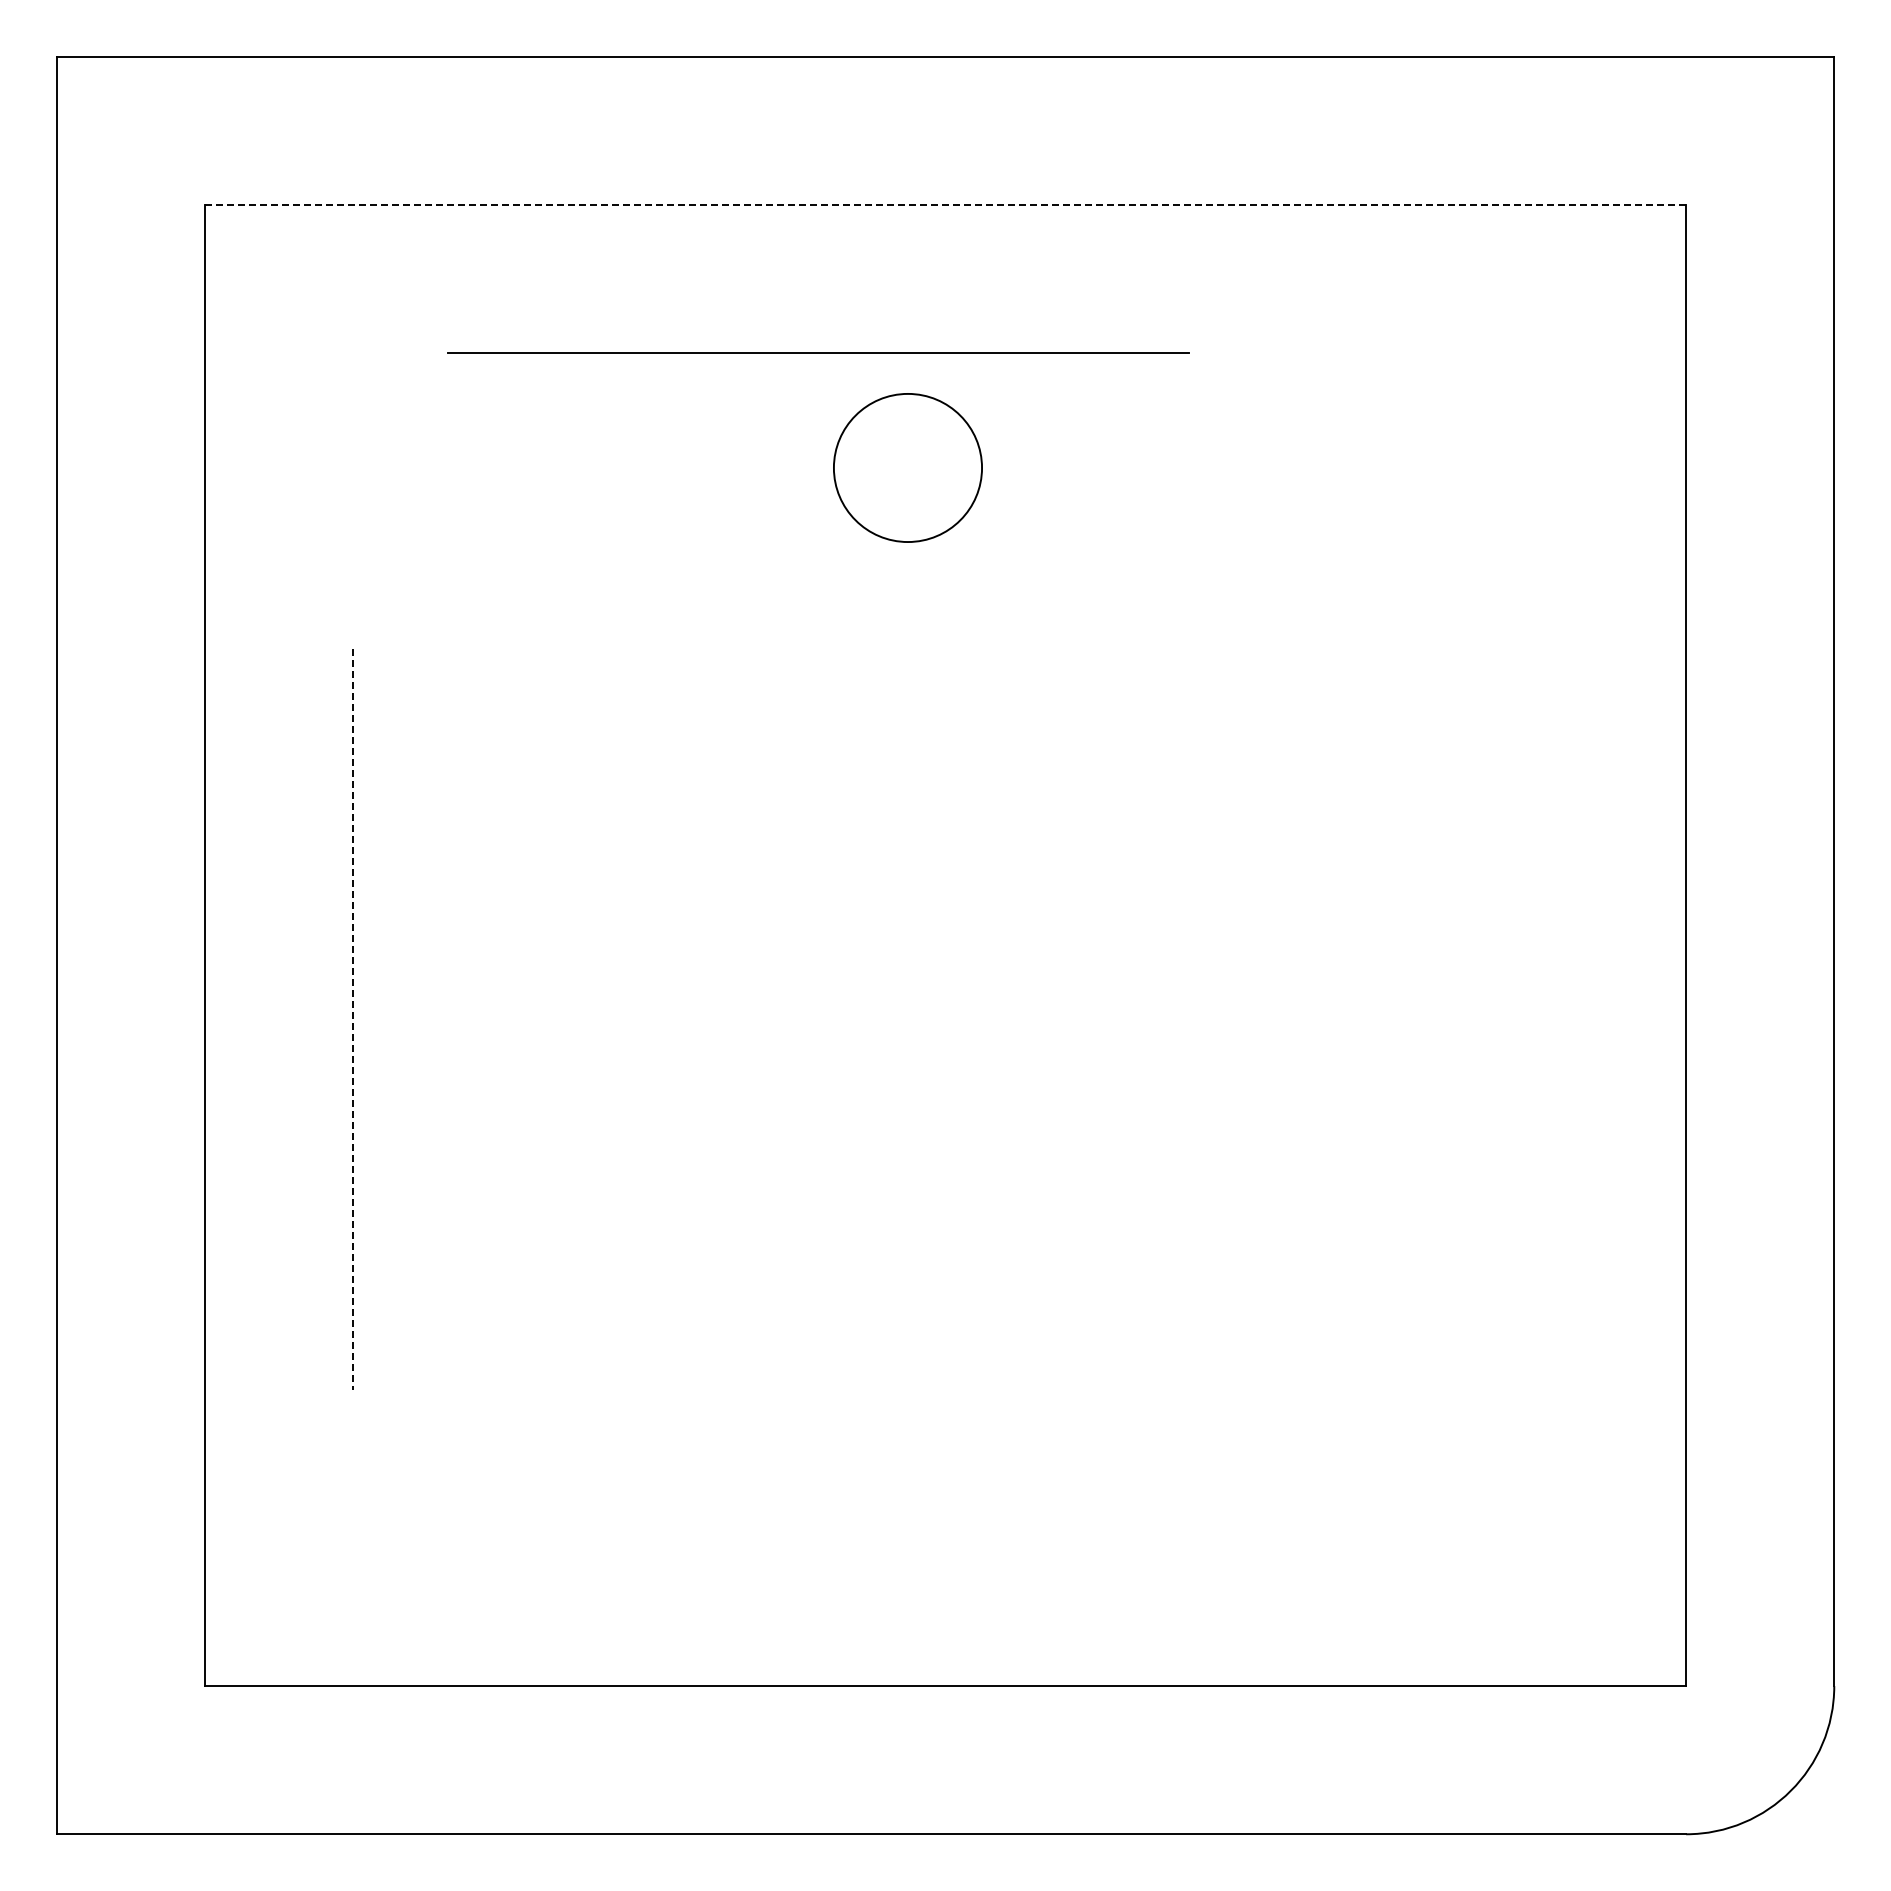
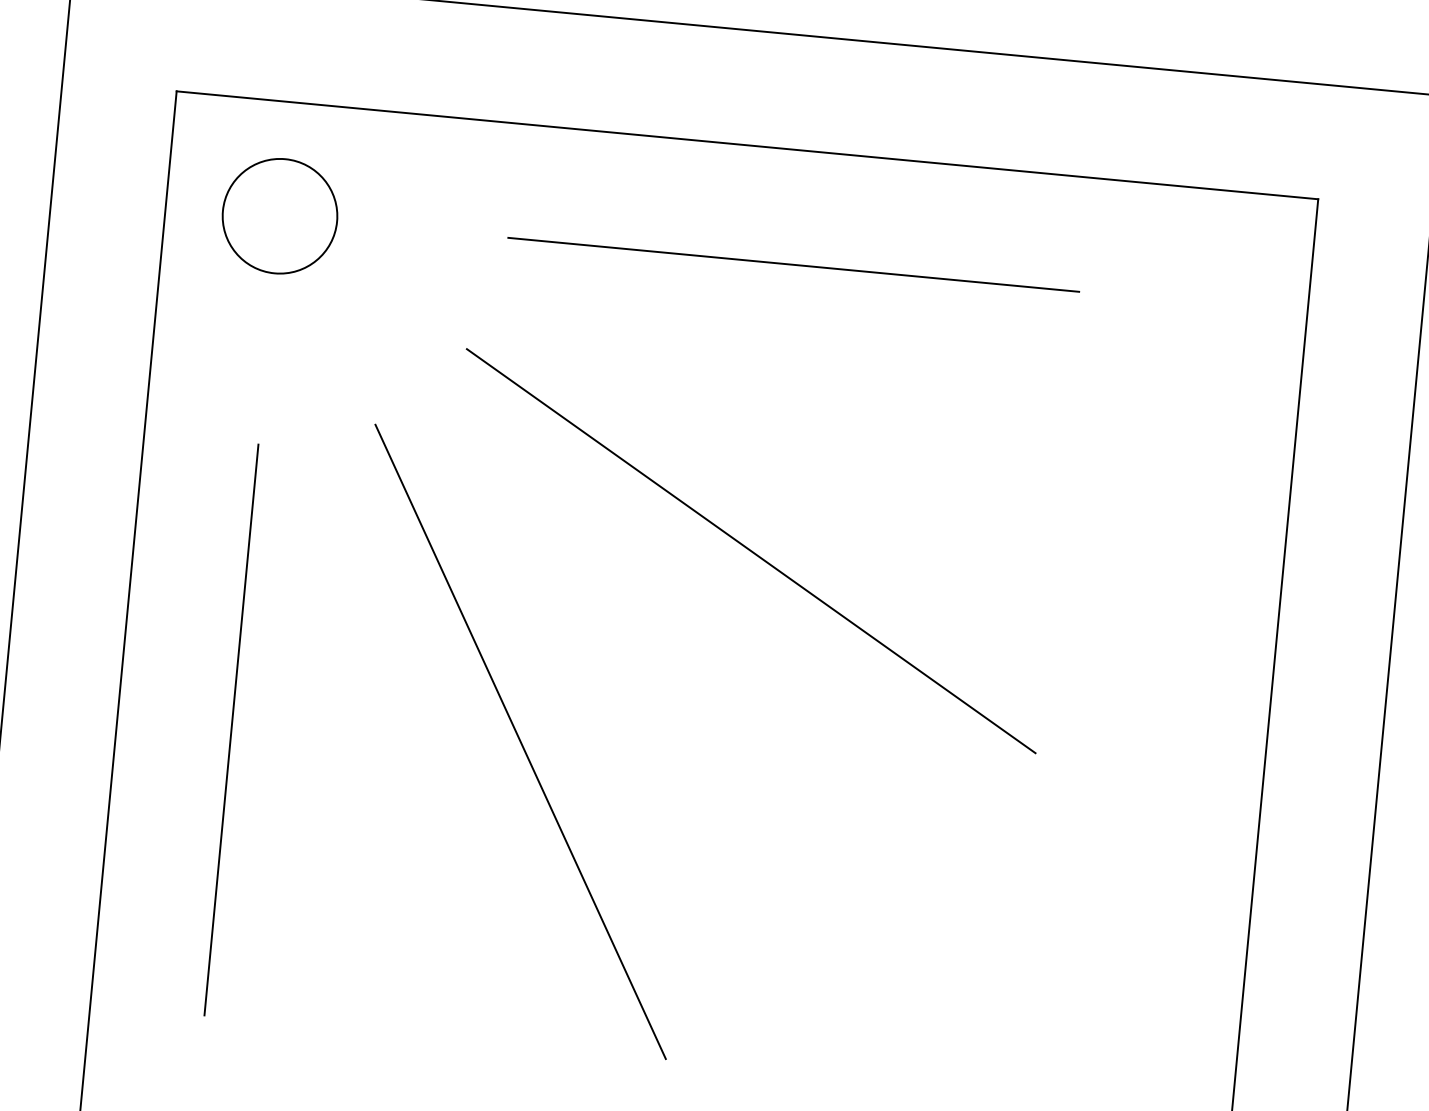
line: (945, 204) -> (747, 145), dashed -> solid
line: (818, 352) -> (793, 264), moved
circle: (907, 467) -> (279, 215), moved
line: (999, 726) -> (751, 551), added
line: (726, 999) -> (520, 741), added
line: (352, 1020) -> (231, 730), dashed -> solid

